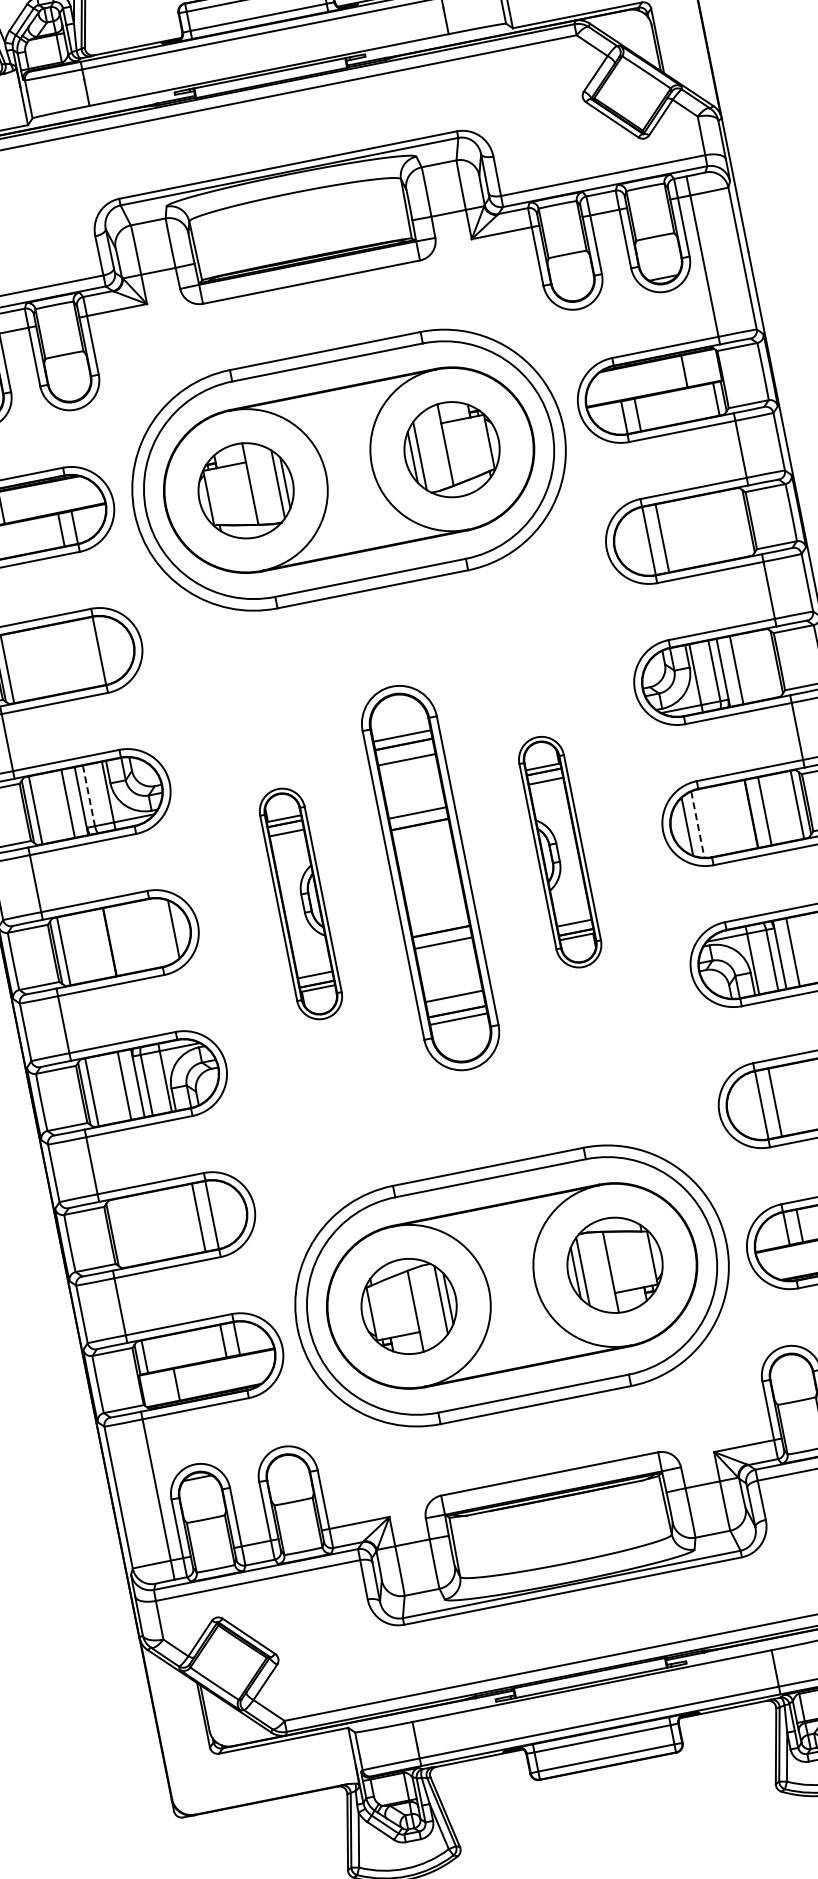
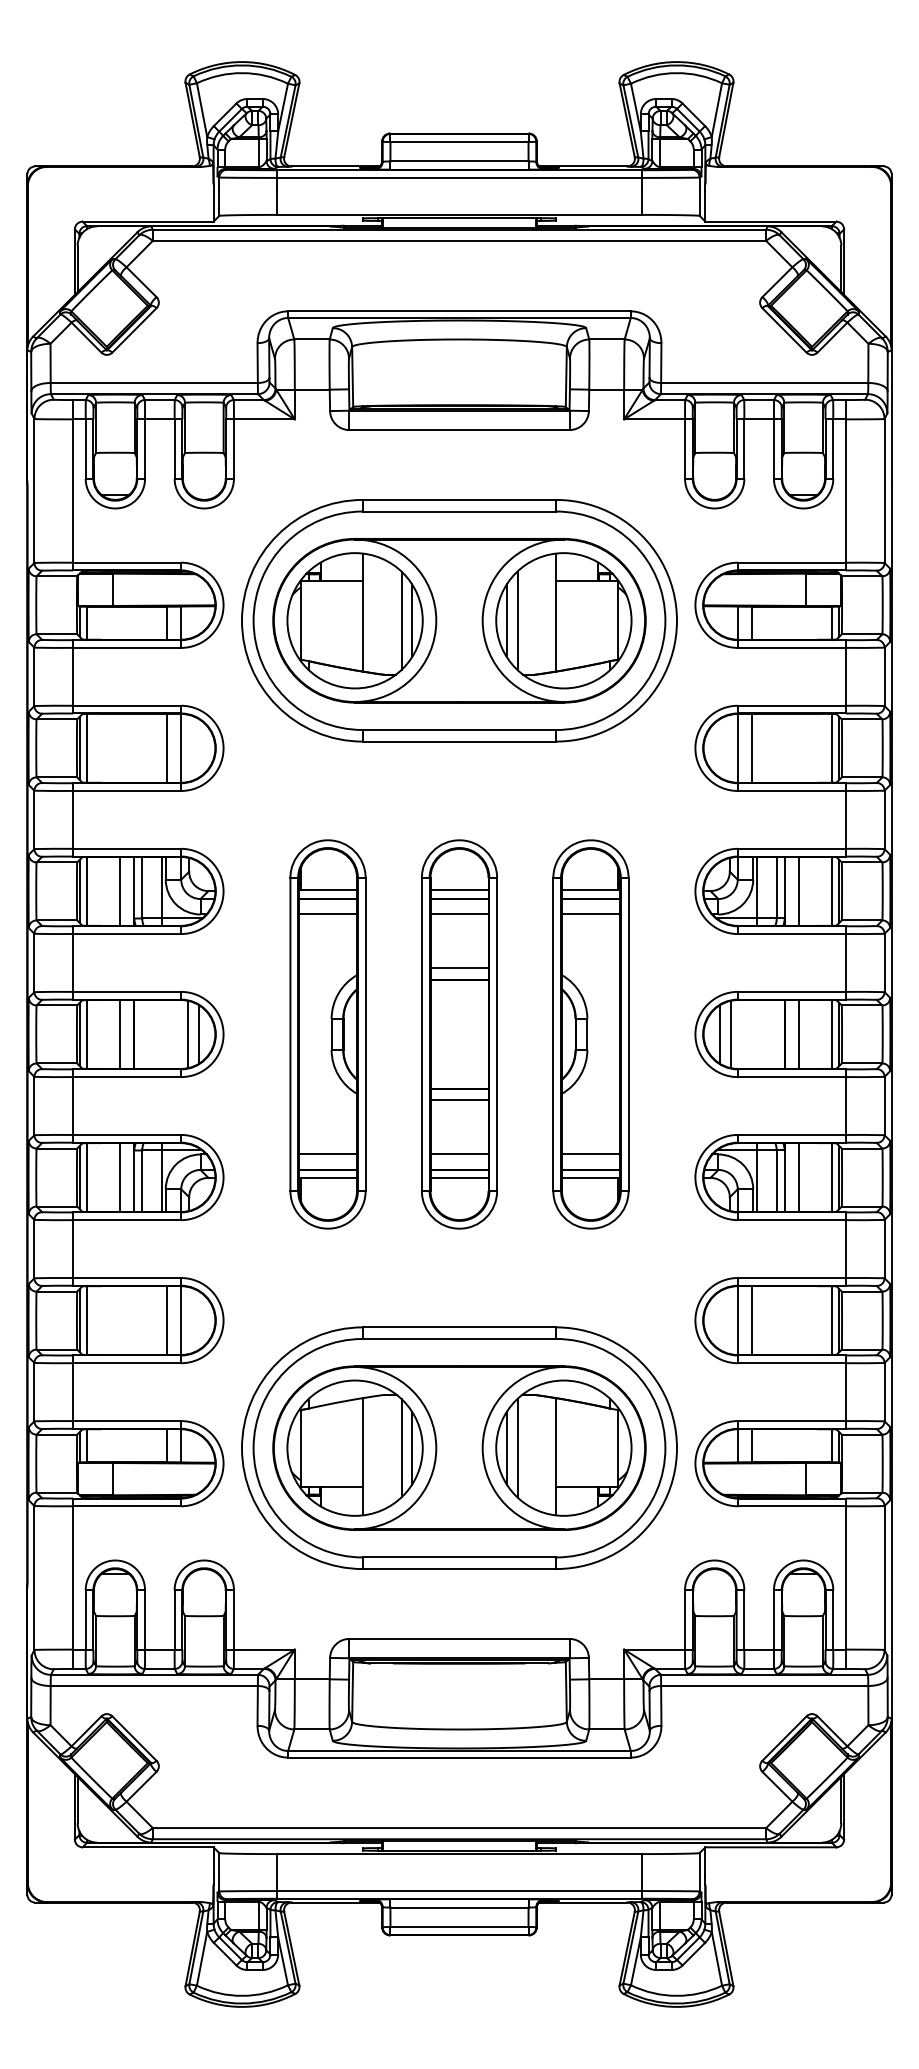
part: (451, 449) -> (563, 620), size x1.43
part: (245, 490) -> (354, 620), size x1.43
line: (740, 521) -> (831, 747), added
line: (86, 652) -> (167, 747), added
line: (769, 663) -> (831, 891), added
line: (89, 795) -> (142, 887), dashed -> solid
line: (697, 824) -> (730, 1034), dashed -> solid
part: (559, 852) -> (590, 1034), size x1.67
part: (300, 904) -> (327, 1034), size x1.67
line: (163, 931) -> (188, 1034), added
line: (96, 944) -> (120, 1034), added
line: (120, 1233) -> (87, 1320), added
part: (614, 1264) -> (563, 1447), size x1.43
part: (408, 1305) -> (354, 1447), size x1.43

